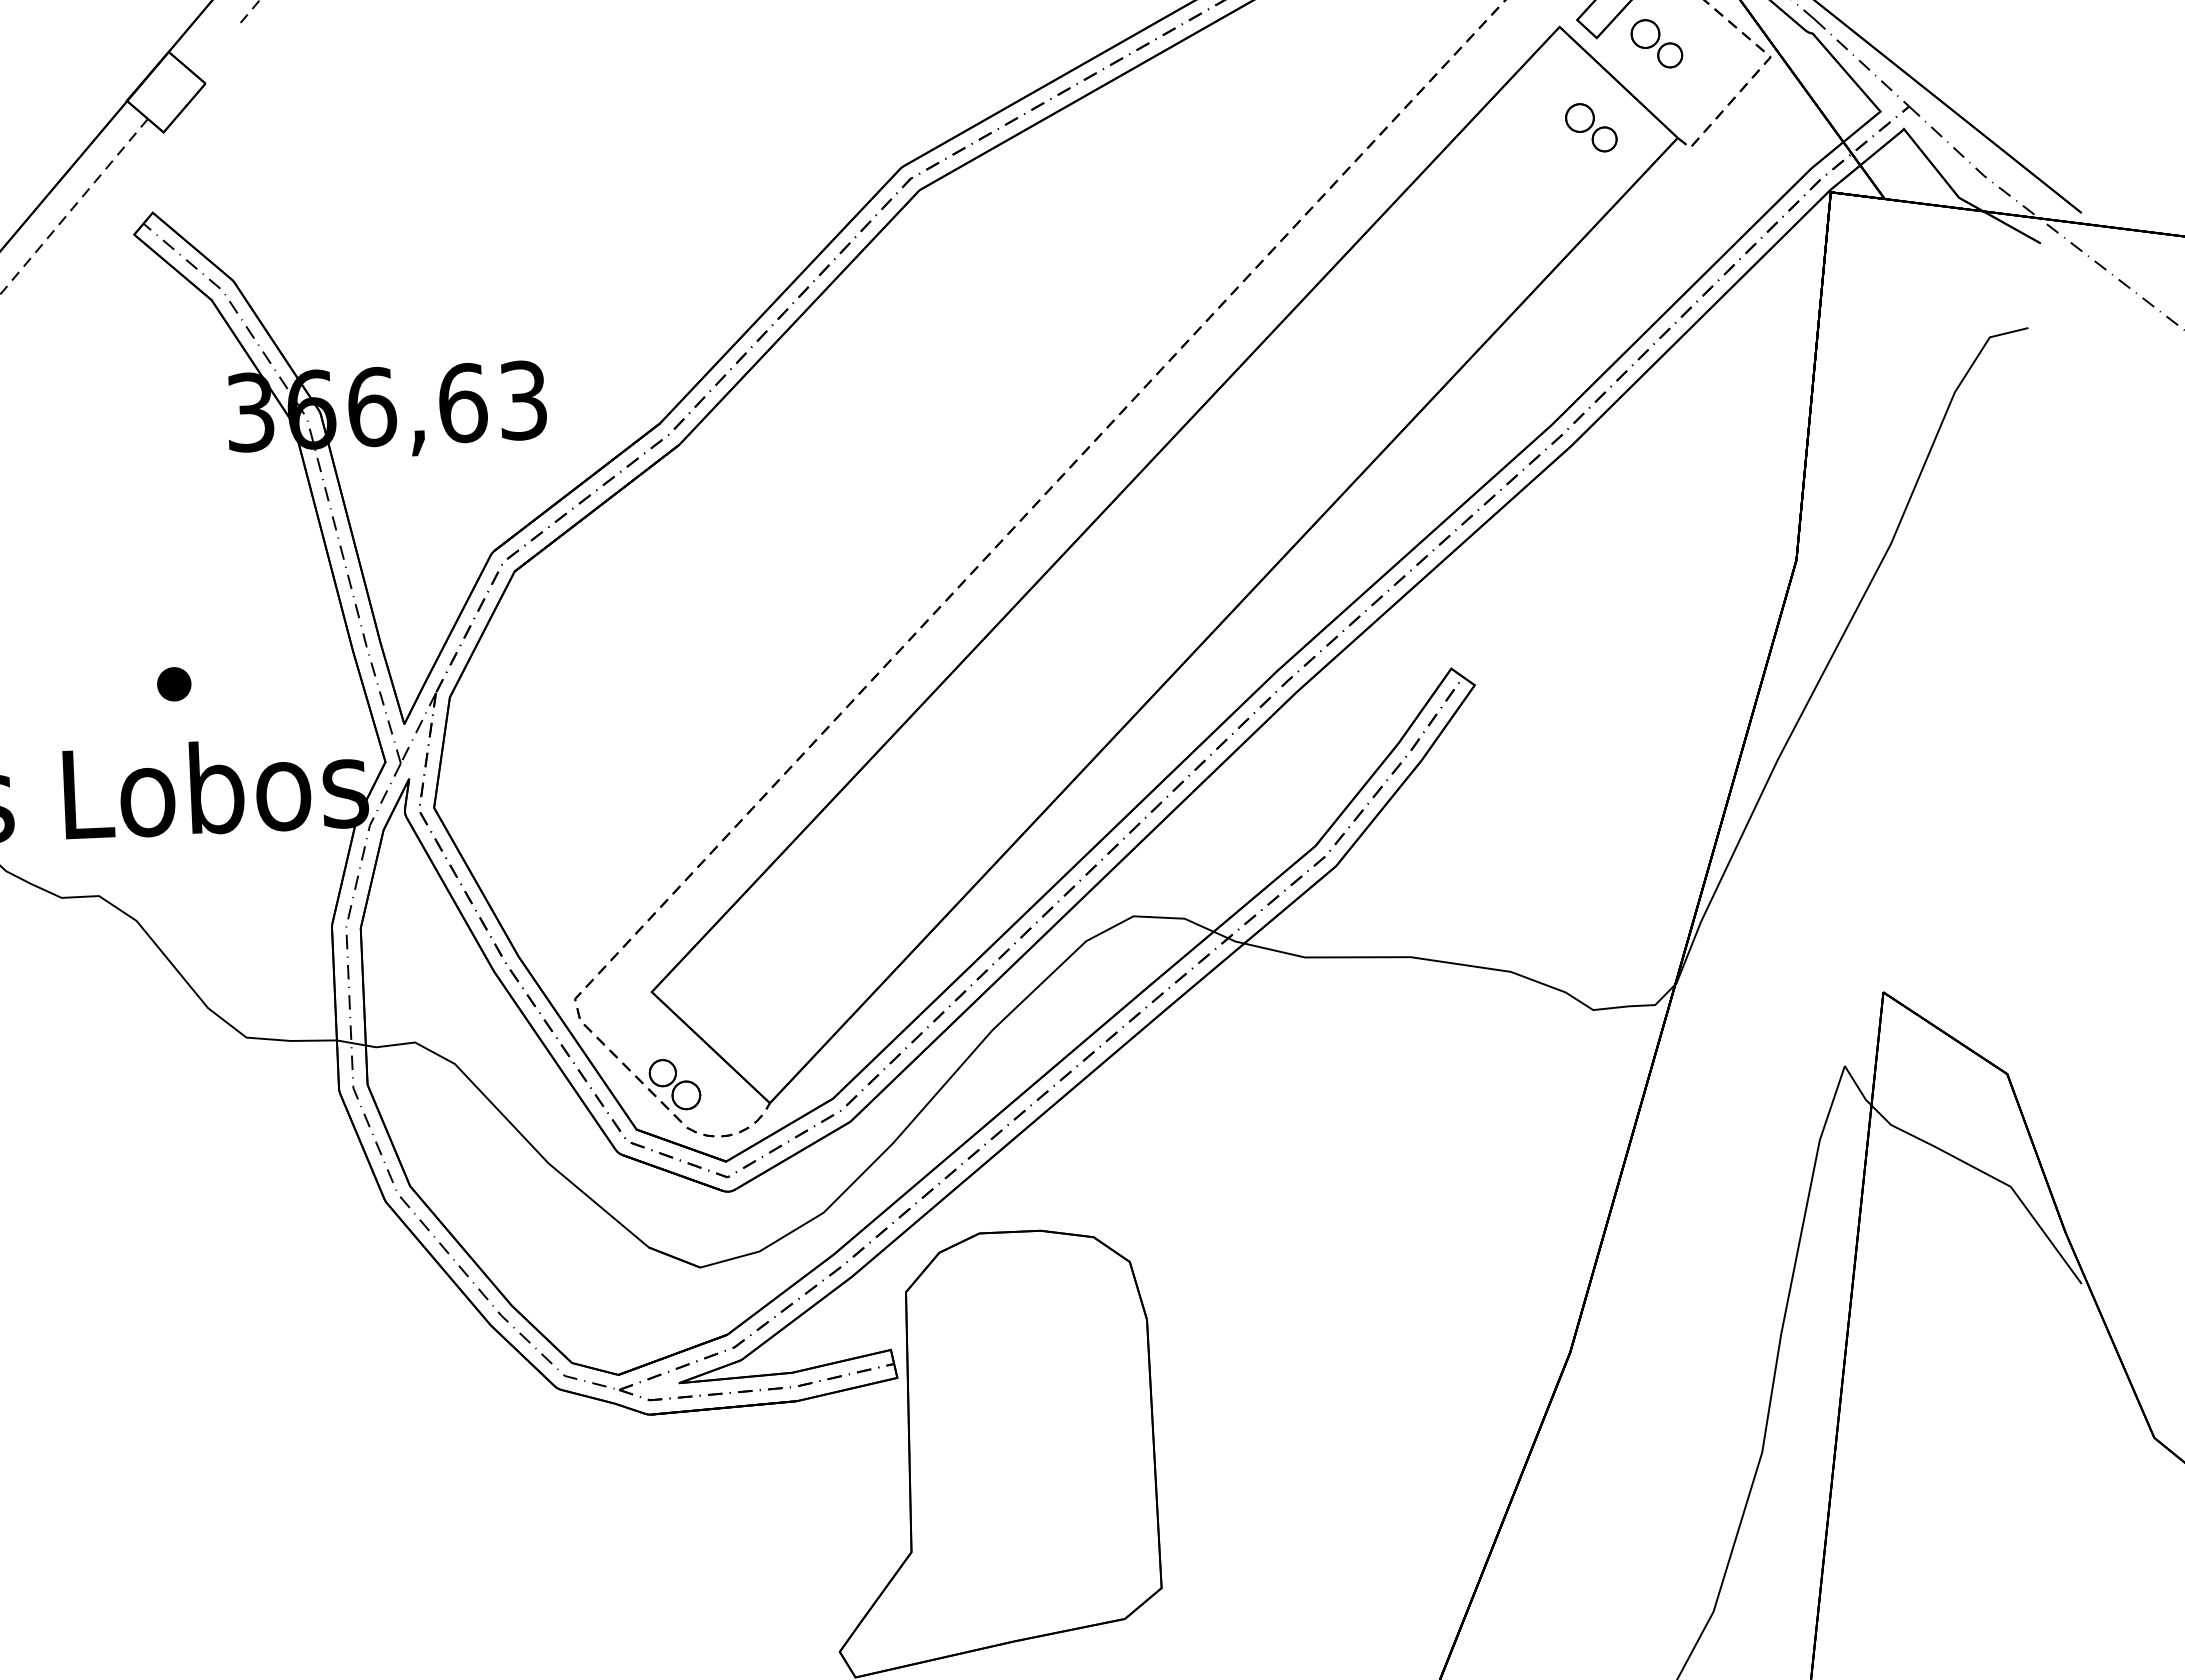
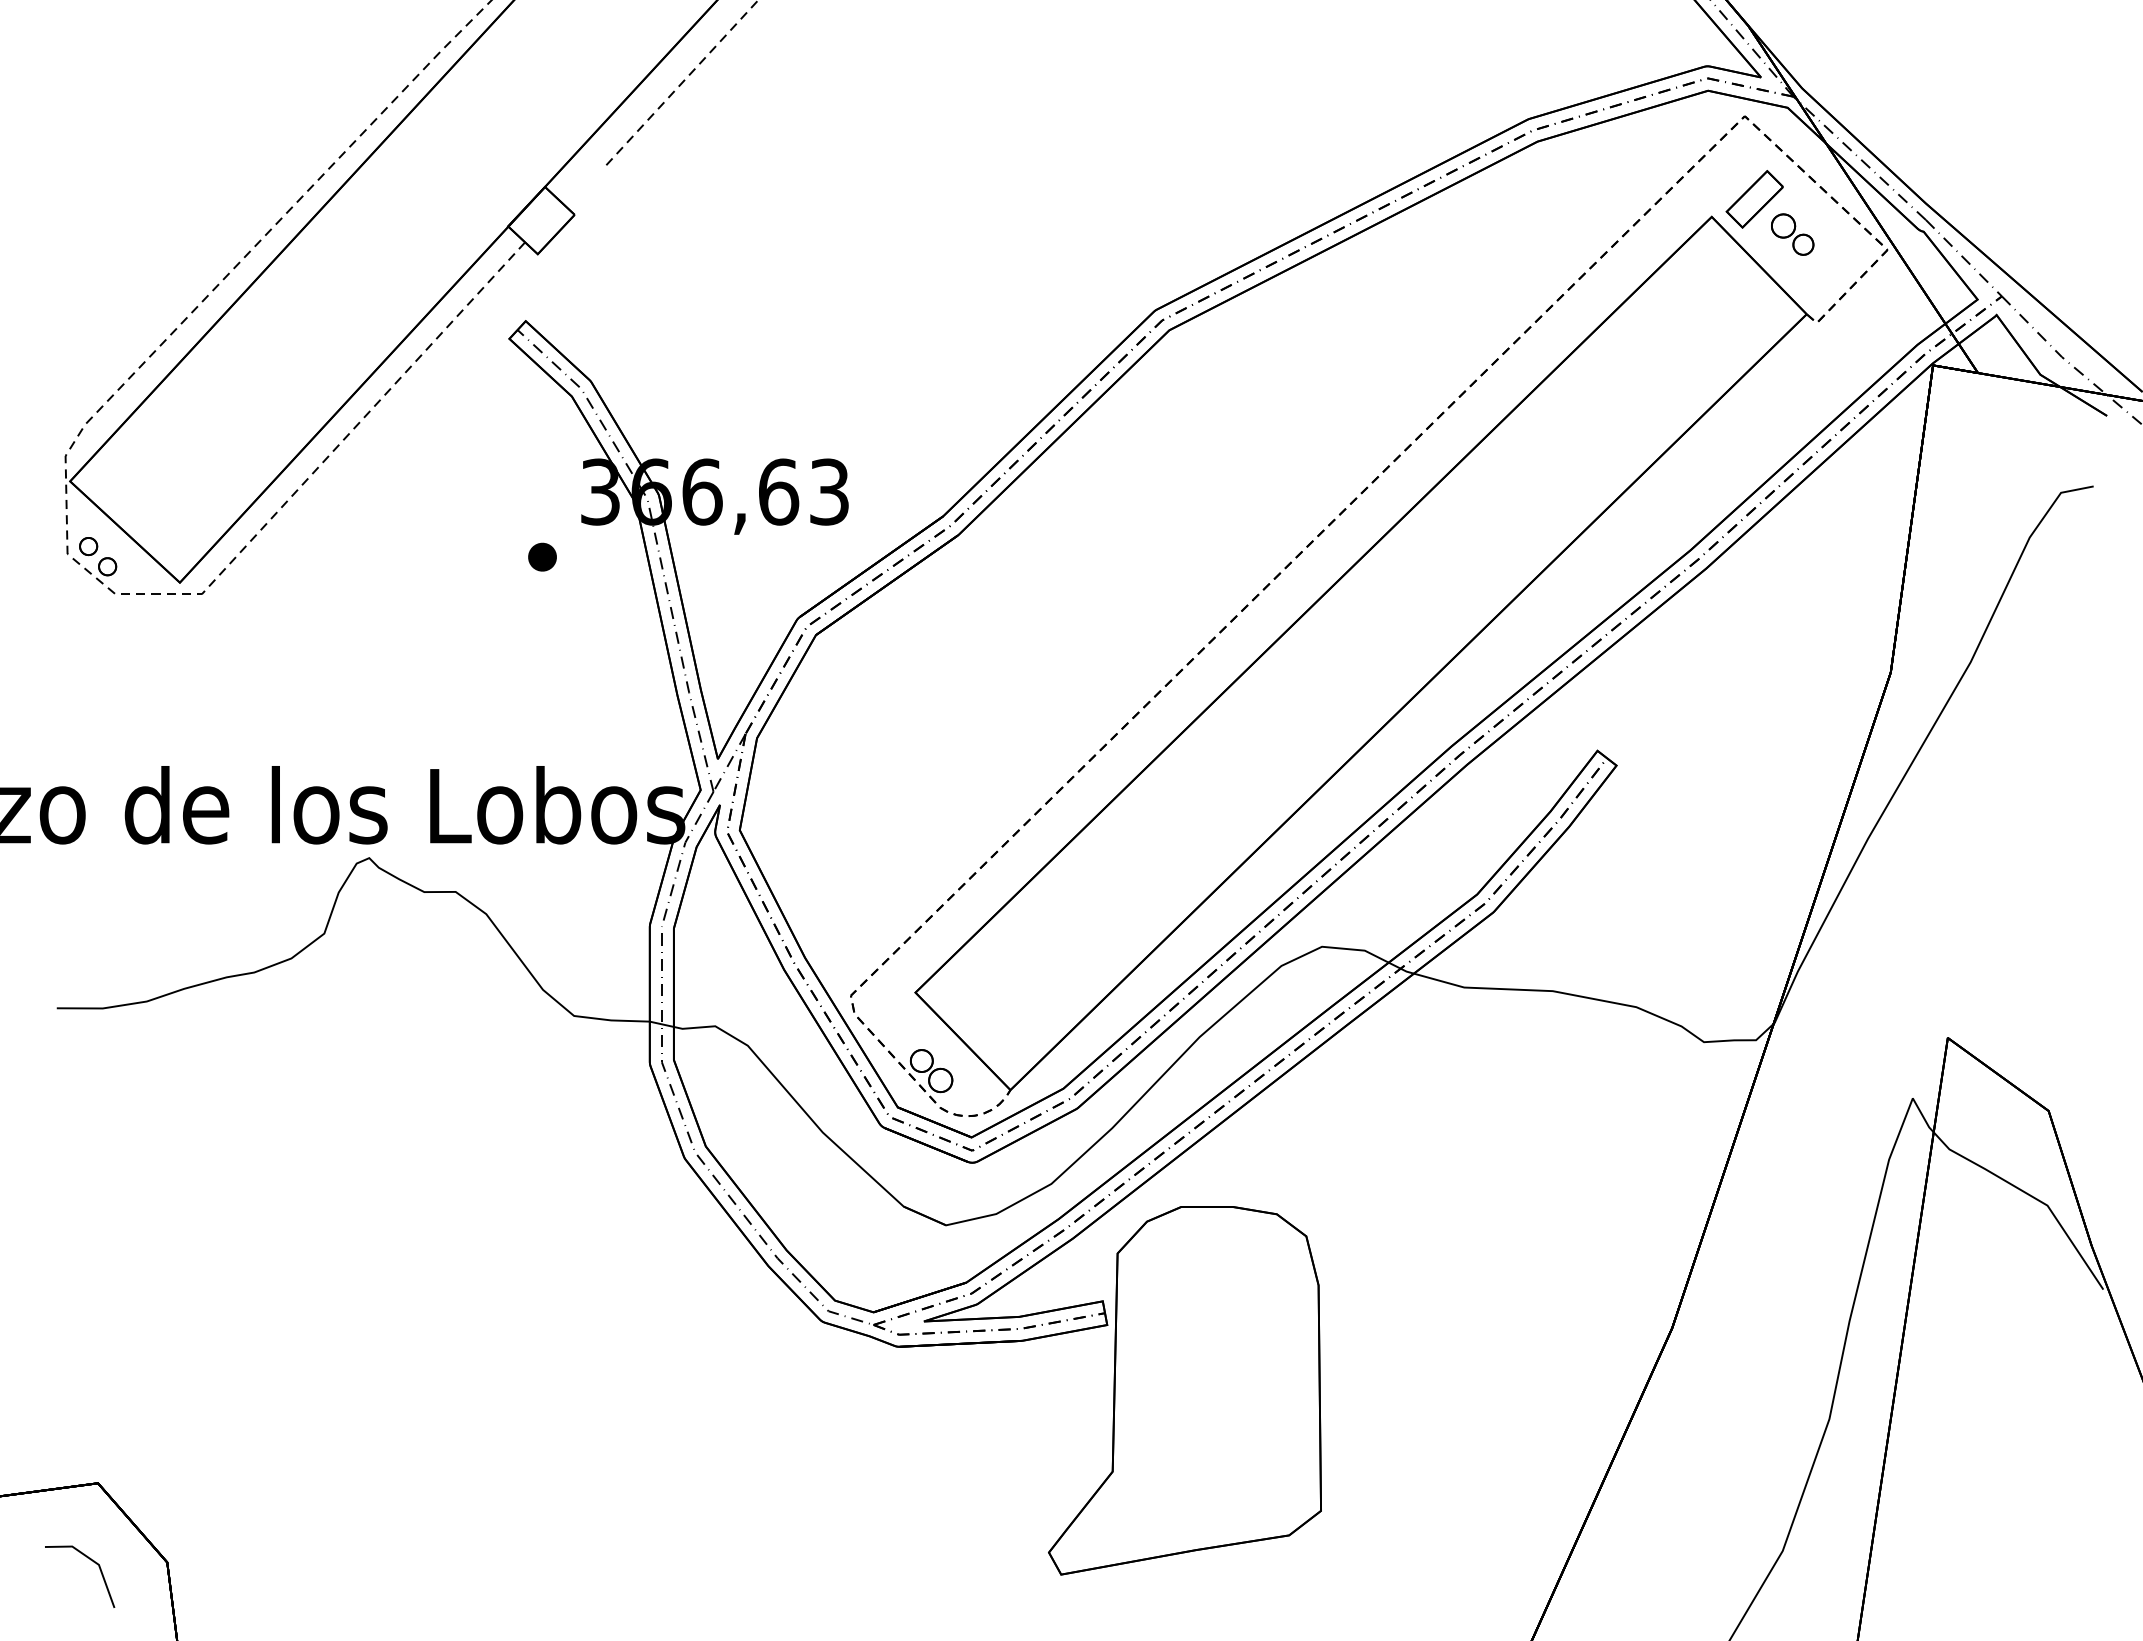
part: (1591, 127) -> (1734, 302), removed
part: (174, 683) -> (542, 556), moved

